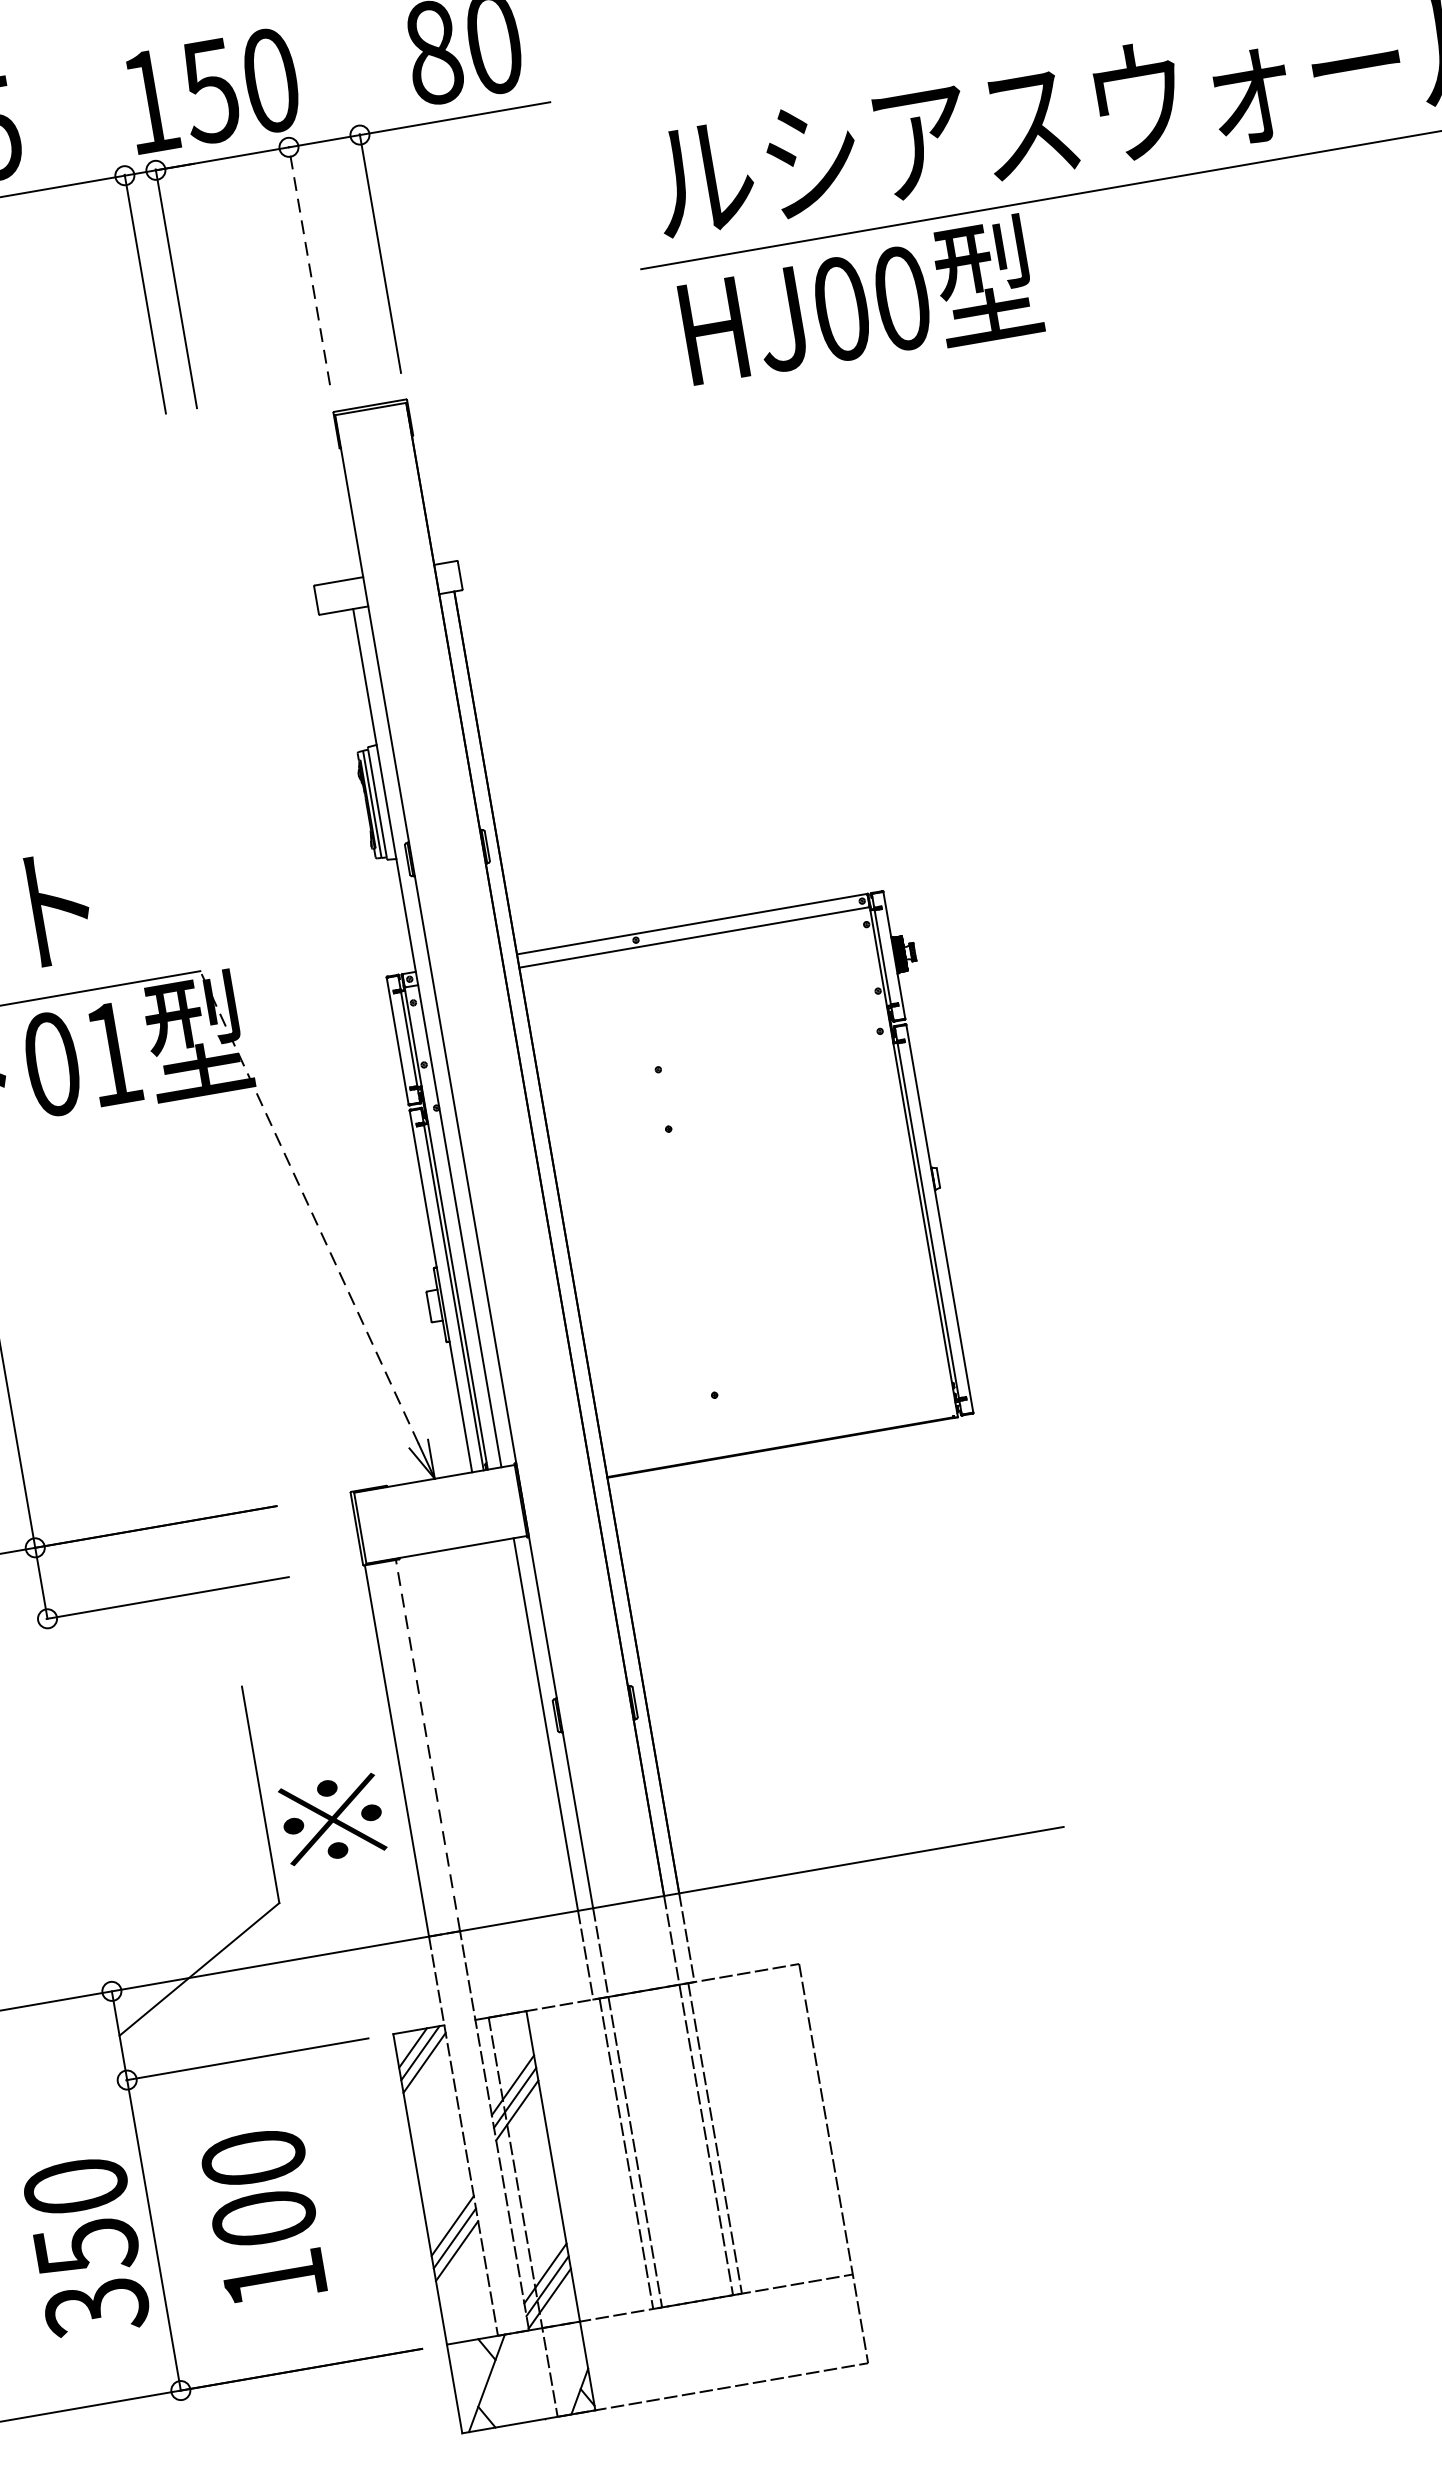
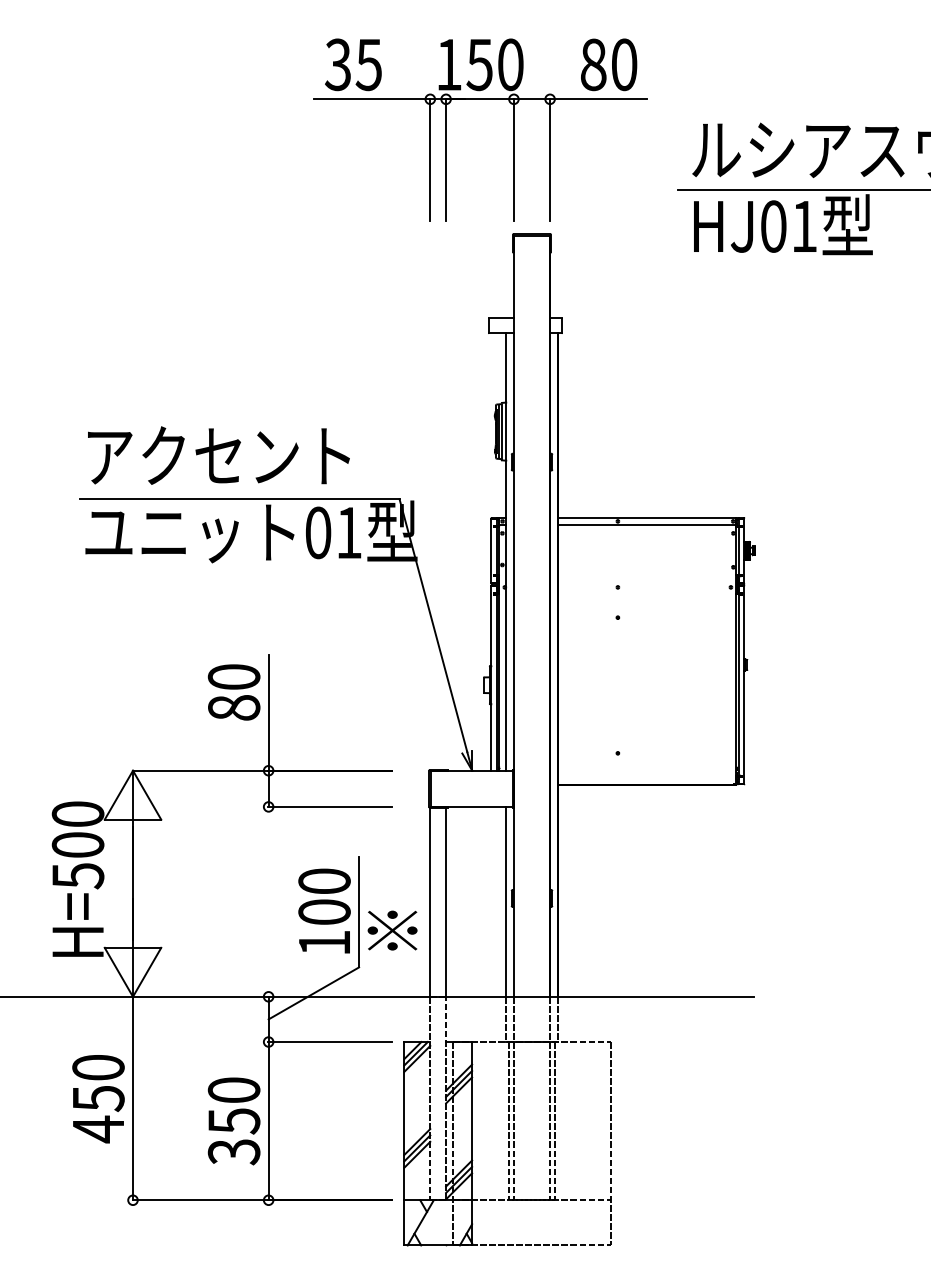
line: (308, 265) -> (513, 159), dashed -> solid
text: (902, 298) -> (804, 226), HJ00 -> HJ01
line: (309, 1206) -> (433, 625), dashed -> solid
line: (428, 1746) -> (446, 902), dashed -> solid
text: (263, 2215) -> (324, 910), moved

